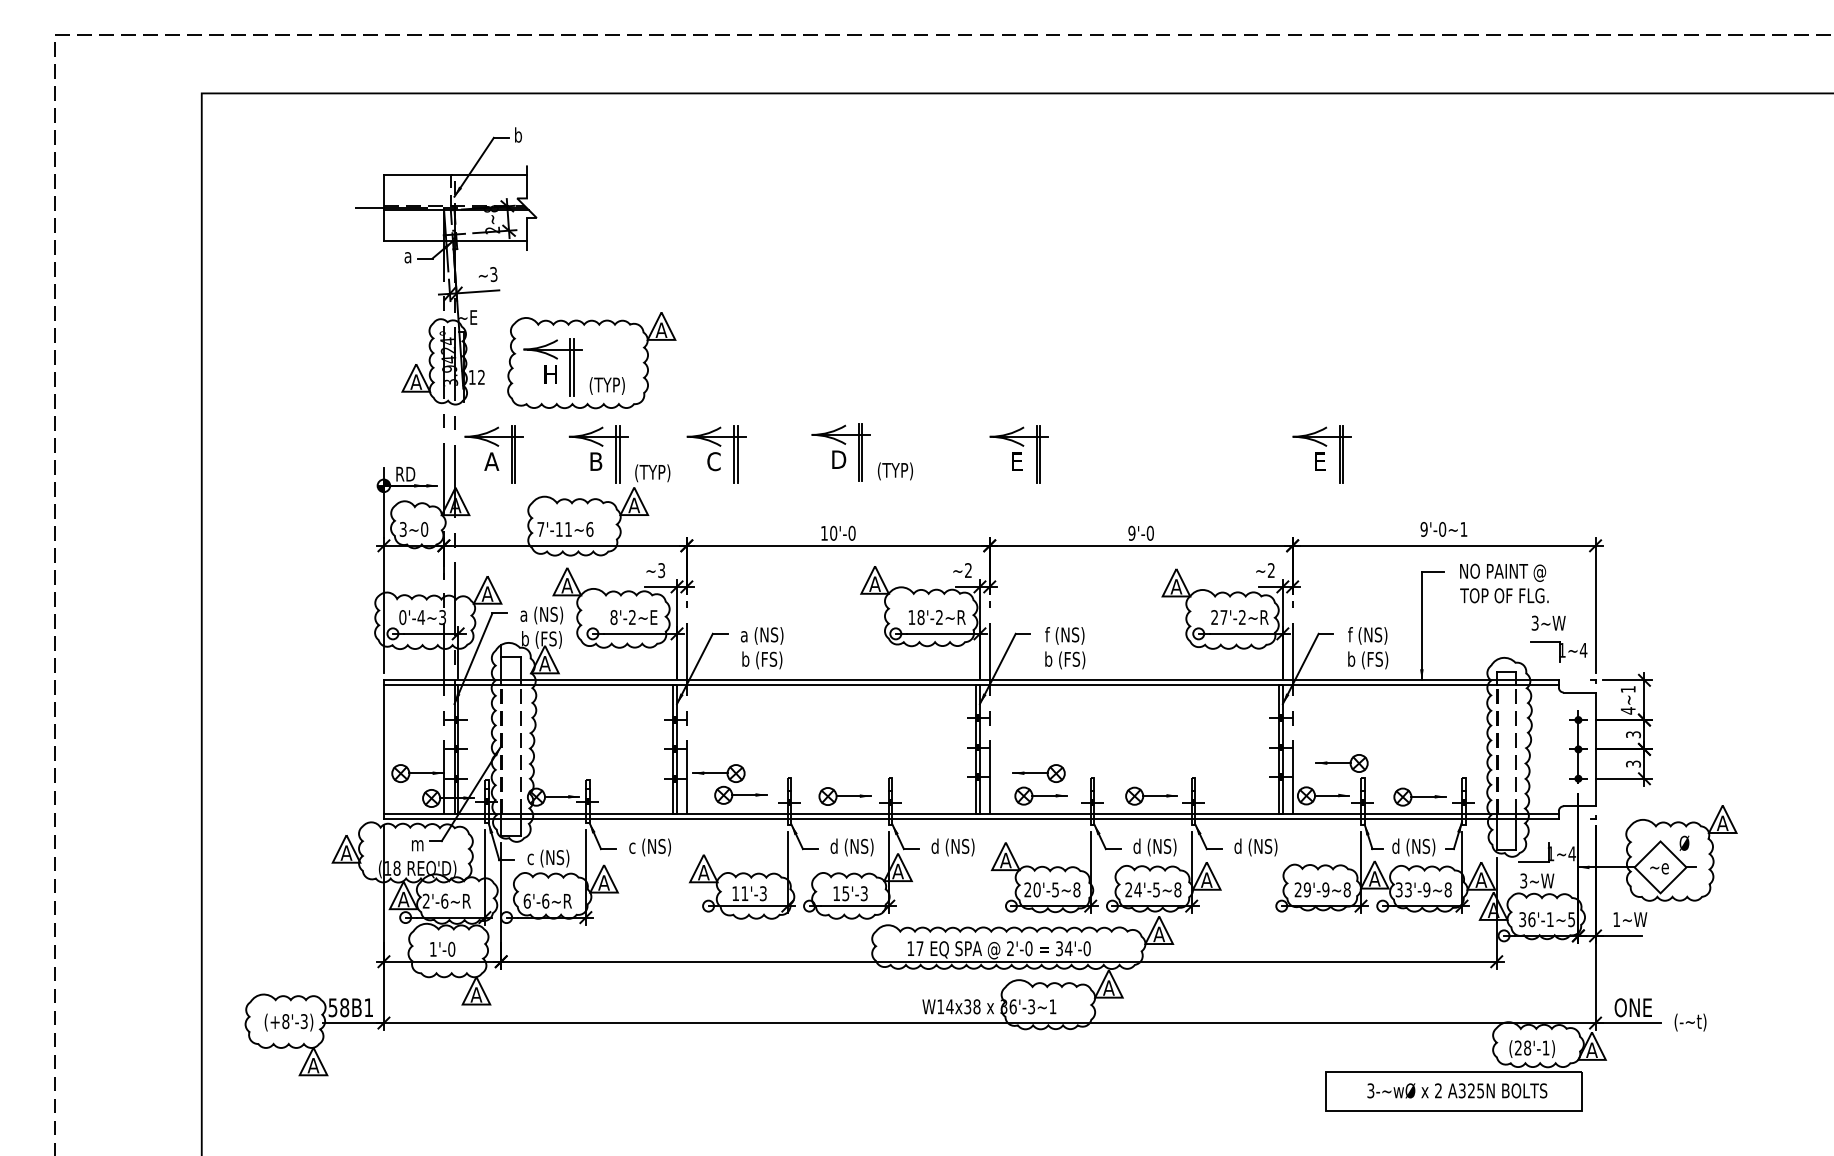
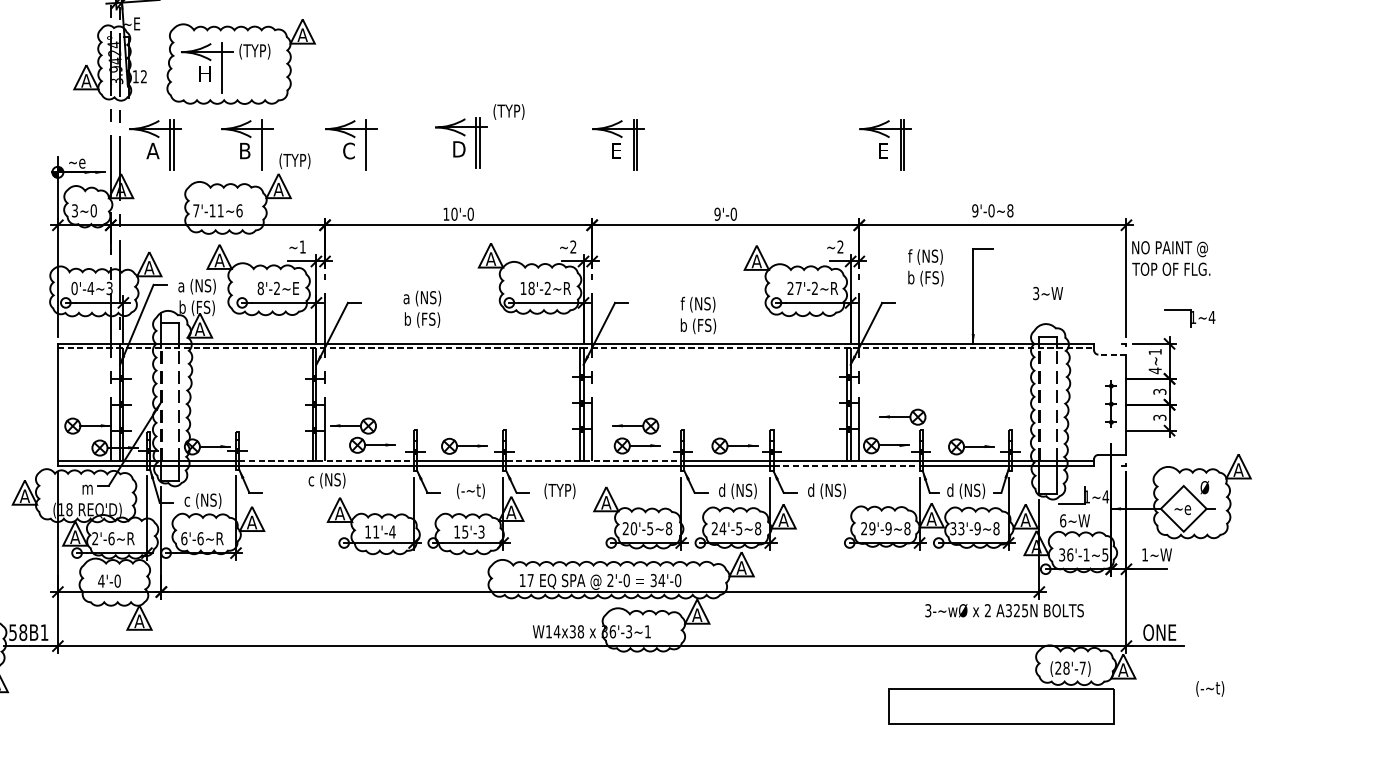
line: (574, 366) -> (225, 67), removed
text: (606, 385) -> (254, 51), moved
line: (619, 454) -> (265, 144), removed
line: (737, 454) -> (369, 144), removed
text: (895, 471) -> (509, 112), moved
text: (405, 473) -> (76, 161), RD -> ~e
text: (1463, 529) -> (1009, 210), 9'-0~1 -> 9'-0~8
text: (661, 570) -> (302, 247), ~3 -> ~1
text: (1504, 583) -> (1171, 258), moved
text: (1548, 622) -> (1047, 292), moved
text: (762, 648) -> (422, 309), moved
text: (1065, 648) -> (698, 315), moved
text: (1368, 648) -> (926, 268), moved
part: (1558, 651) -> (1189, 318), moved
line: (971, 685) -> (576, 348), solid -> dashed
line: (1579, 692) -> (1112, 354), solid -> dashed
part: (1578, 746) -> (1111, 402), size x0.7
line: (689, 813) -> (327, 461), solid -> dashed
line: (992, 813) -> (594, 461), solid -> dashed
line: (1278, 818) -> (846, 465), solid -> dashed
text: (649, 847) -> (326, 480), moved
text: (851, 847) -> (470, 491), d (NS) -> (-~t)
text: (952, 847) -> (559, 491), d (NS) -> (TYP)
text: (1523, 880) -> (1062, 520), 3~W -> 6~W
text: (763, 893) -> (392, 531), 11'-3 -> 11'-4
text: (433, 949) -> (101, 581), 1'-0 -> 4'-0
text: (1690, 1022) -> (1210, 688), moved
text: (1545, 1047) -> (1082, 667), (28'-1) -> (28'-7)
text: (1457, 1090) -> (1004, 610), moved

